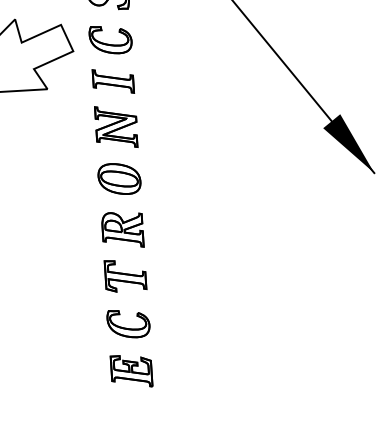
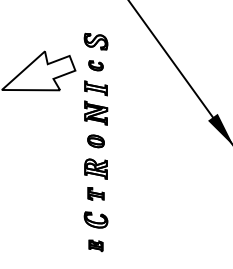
part: (109, 39) -> (95, 65), size x0.6
part: (118, 179) -> (95, 141), size x0.7
part: (124, 275) -> (95, 193), size x0.7
part: (130, 370) -> (95, 245), size x0.6

